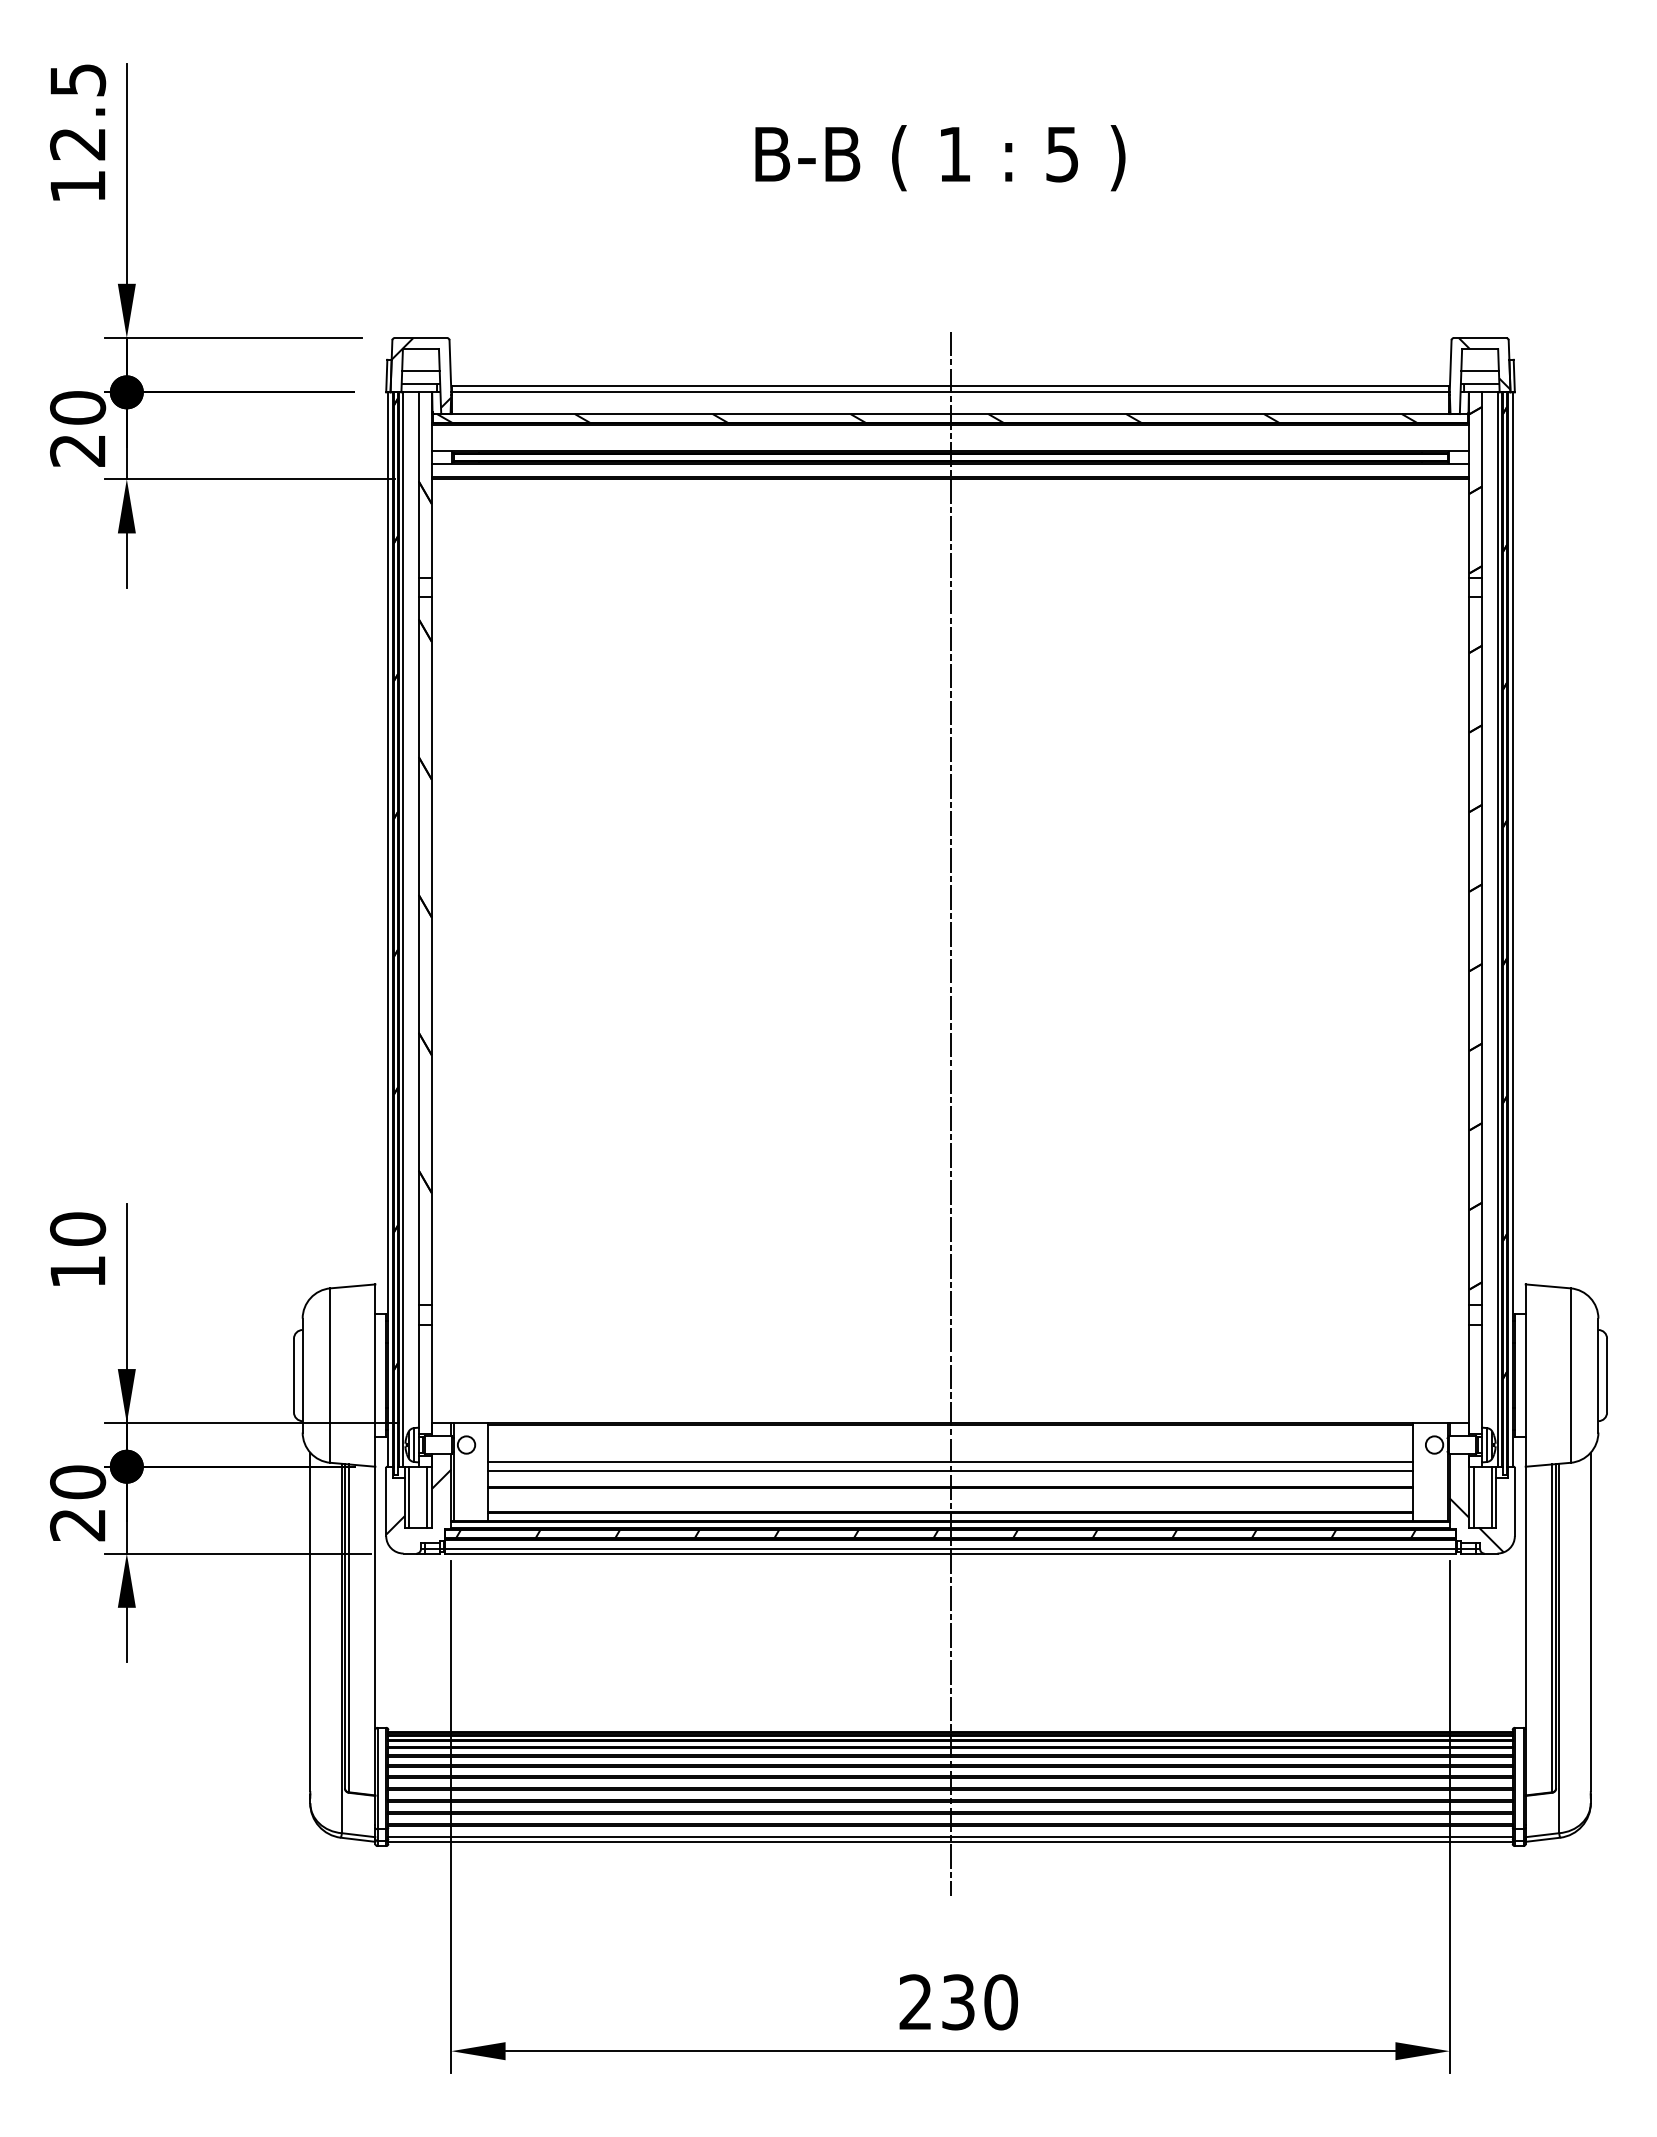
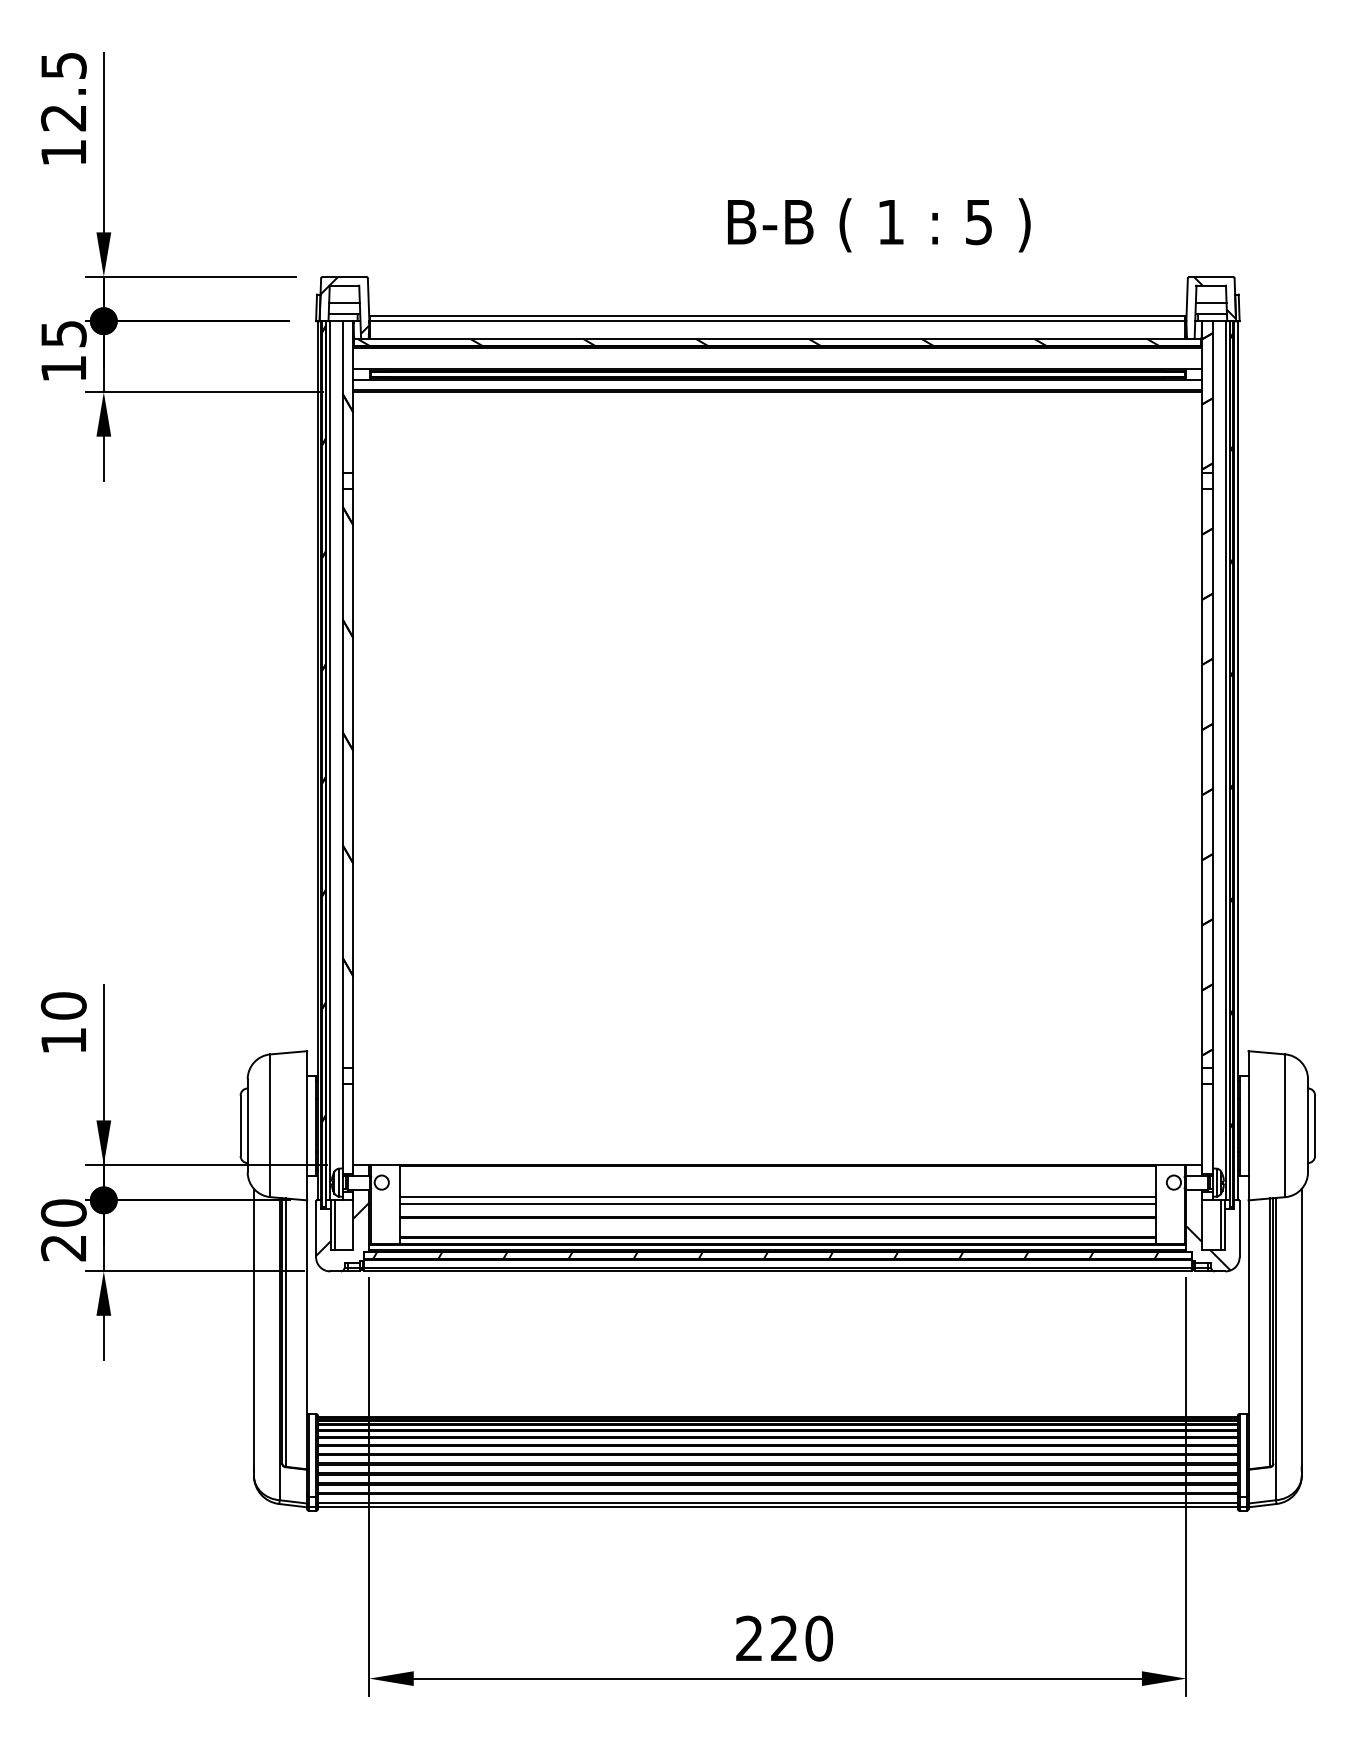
text: (940, 158) -> (879, 225), moved
text: (78, 428) -> (64, 350), 20 -> 15
line: (950, 1113) -> (777, 911), removed
line: (427, 1496) -> (349, 1224), removed
line: (1473, 1496) -> (1205, 1224), removed
text: (958, 2002) -> (784, 1638), 230 -> 220

